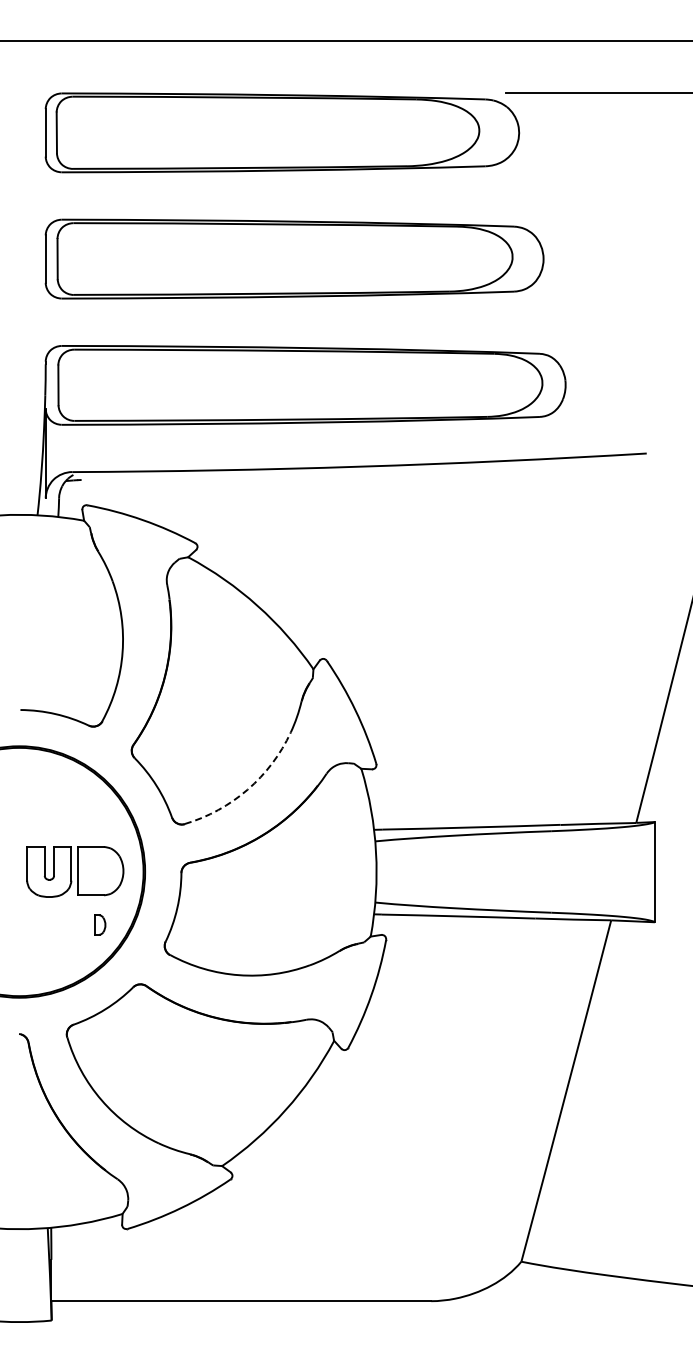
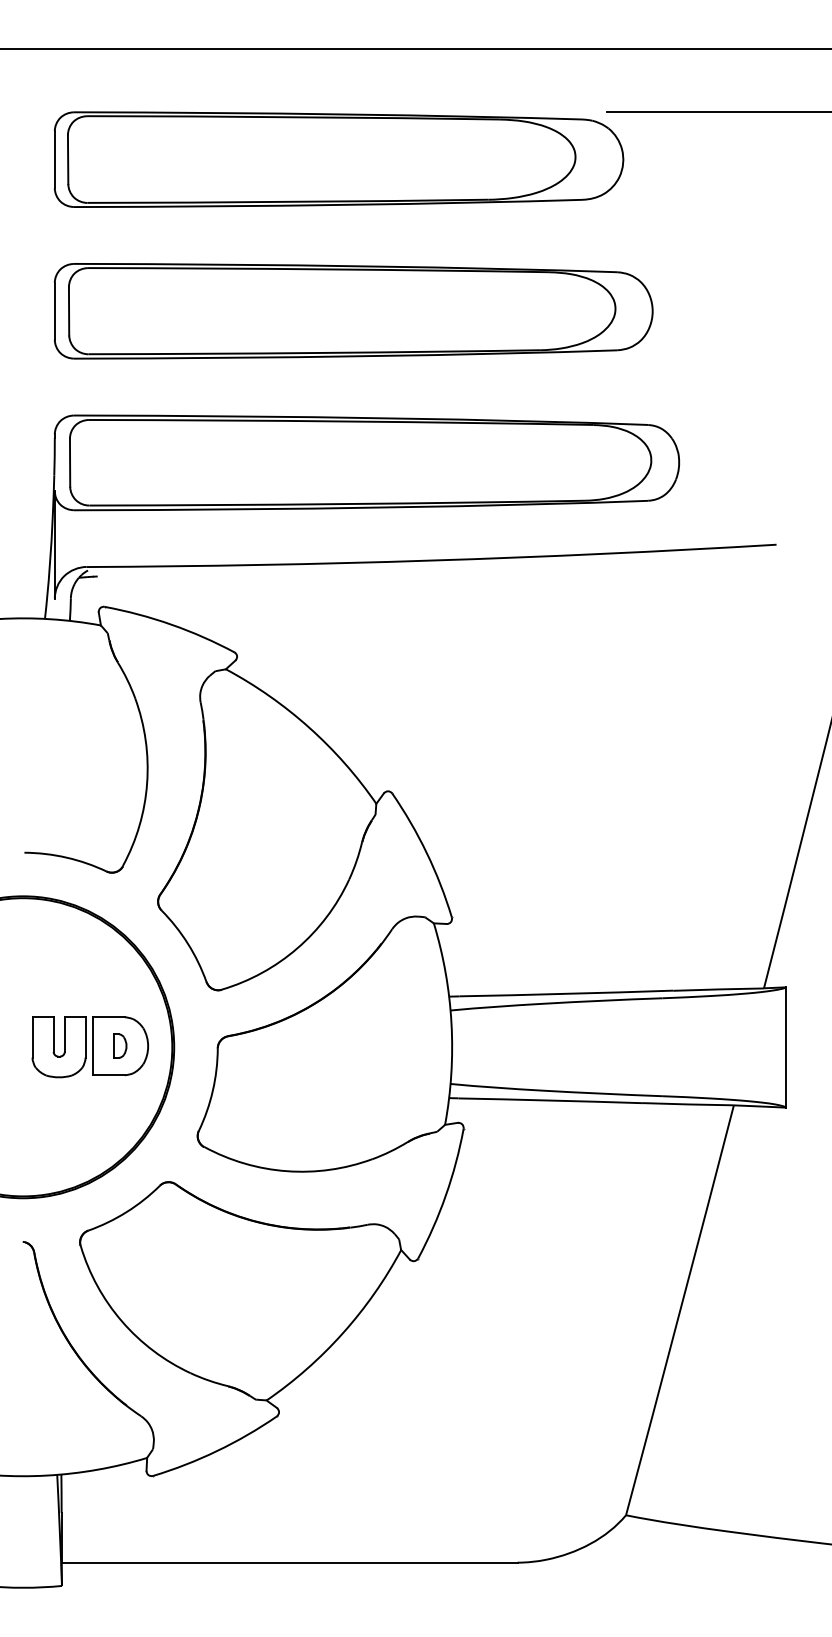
arc: (247, 789) -> (297, 948), dashed -> solid
part: (100, 924) -> (120, 1045), moved

